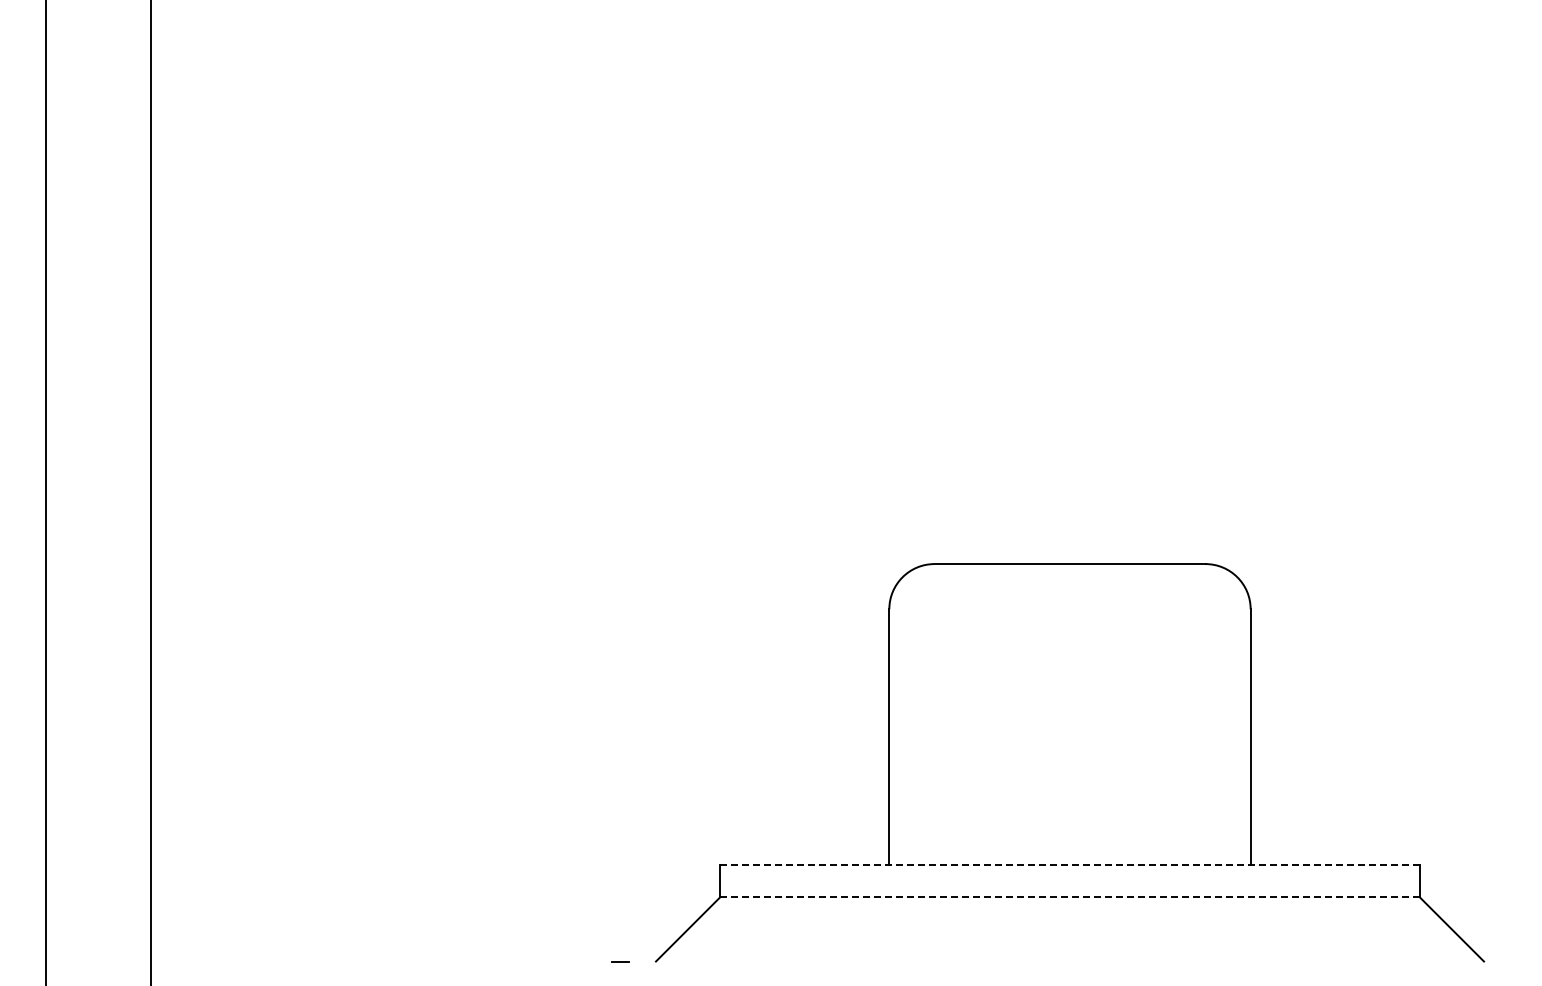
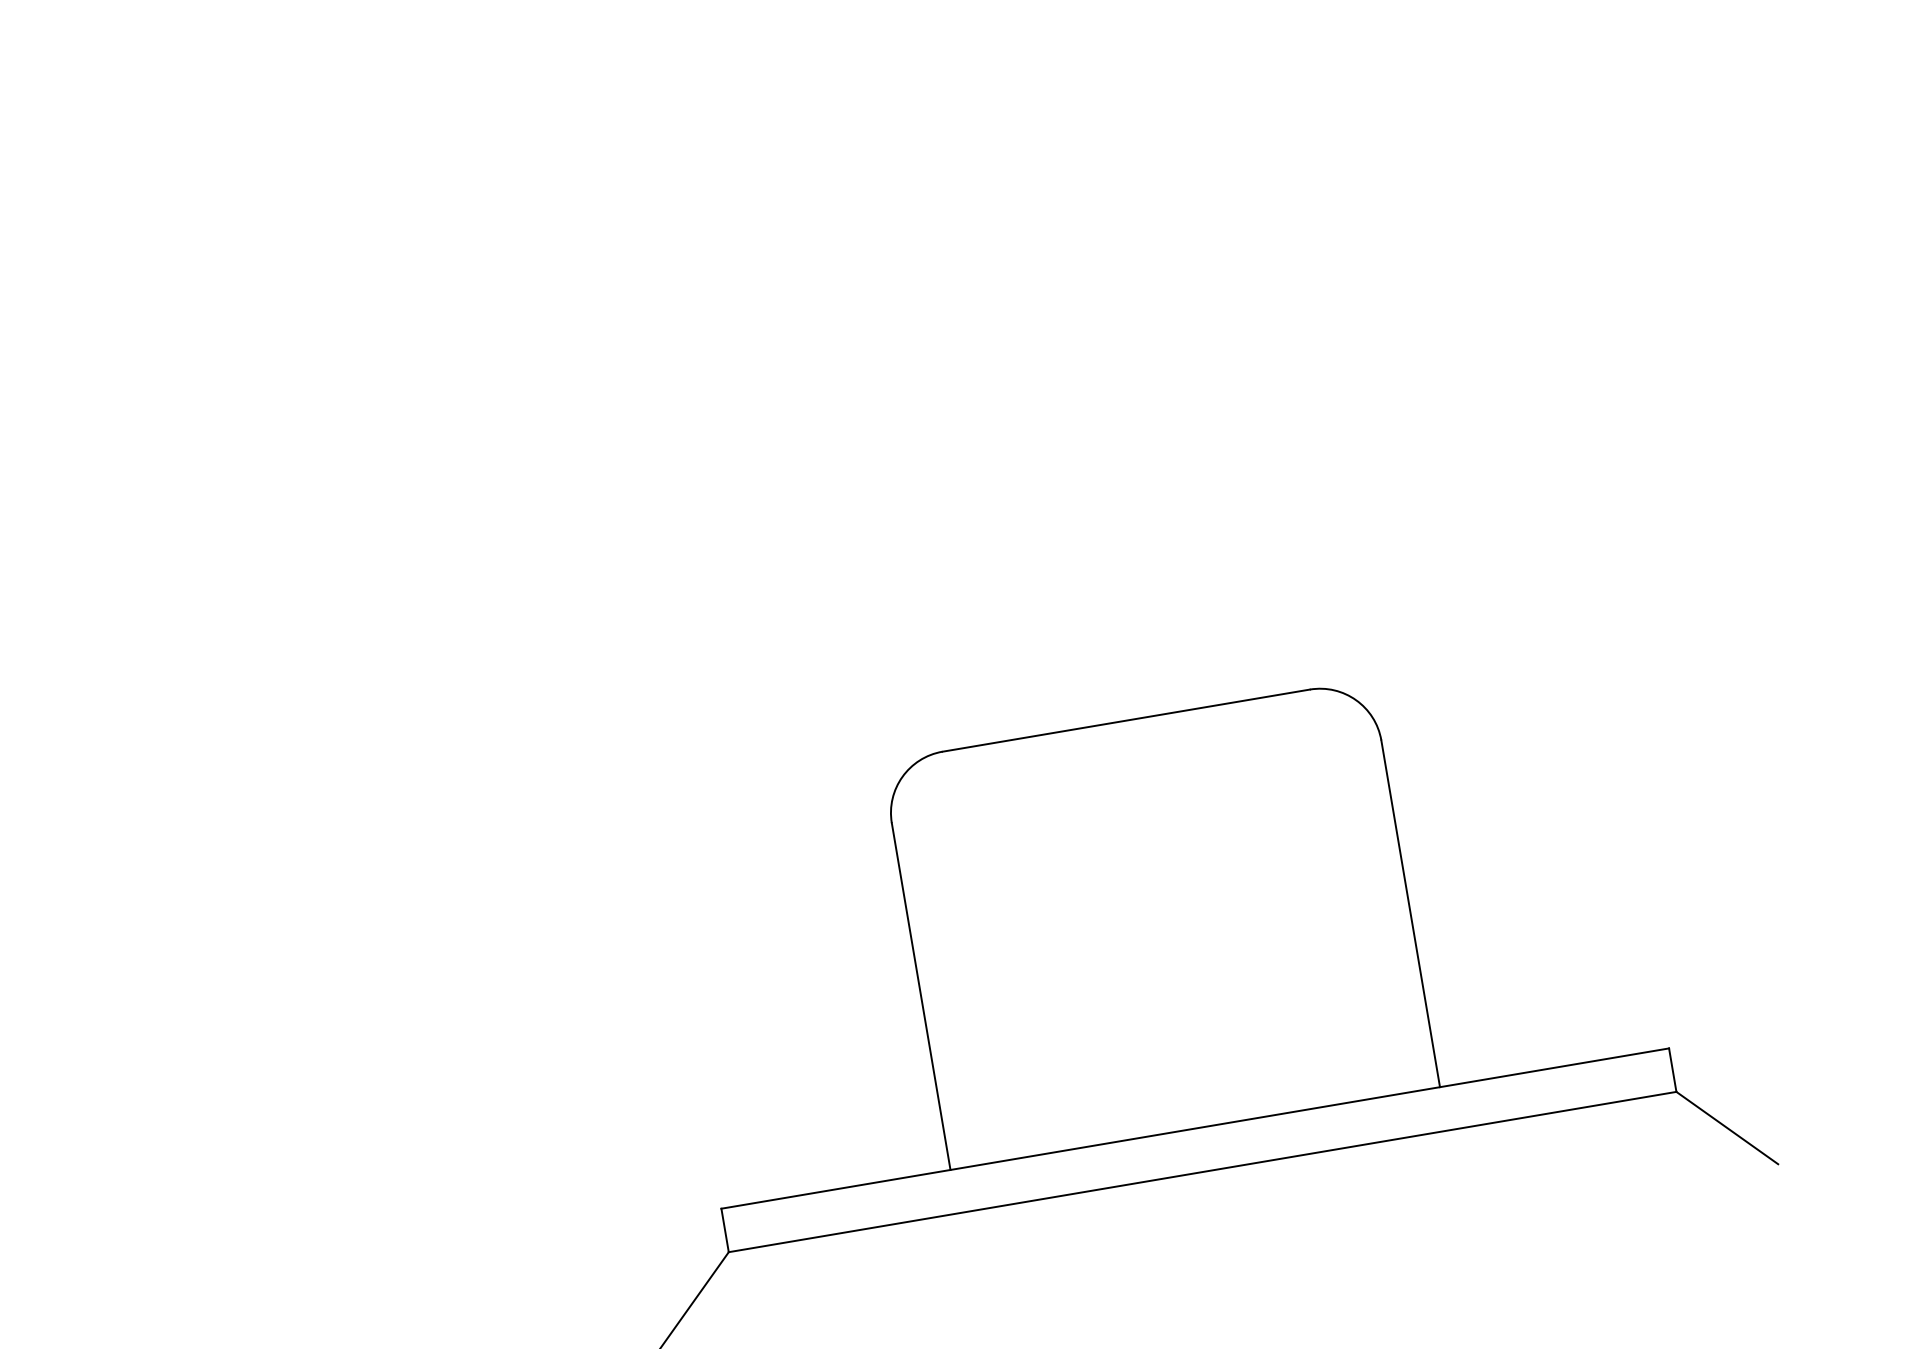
line: (1070, 865) -> (1196, 1128), dashed -> solid
line: (1070, 897) -> (1203, 1172), dashed -> solid

